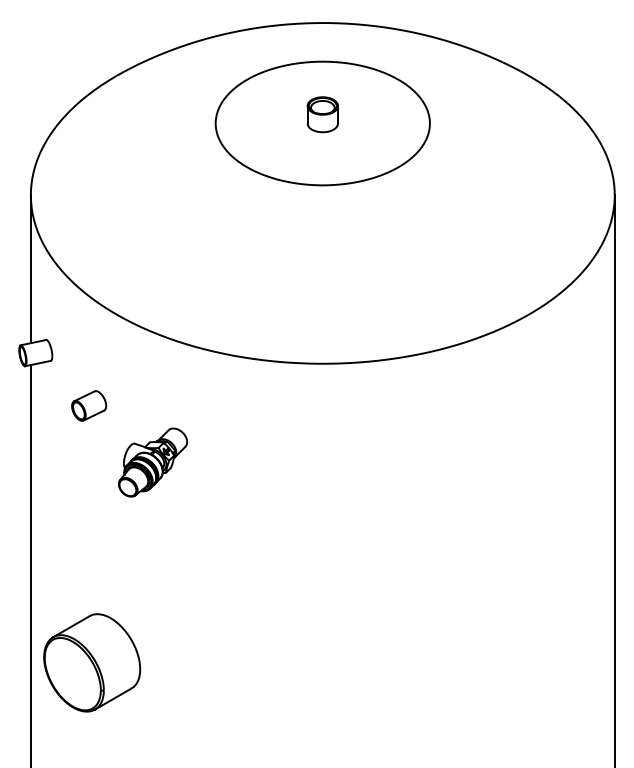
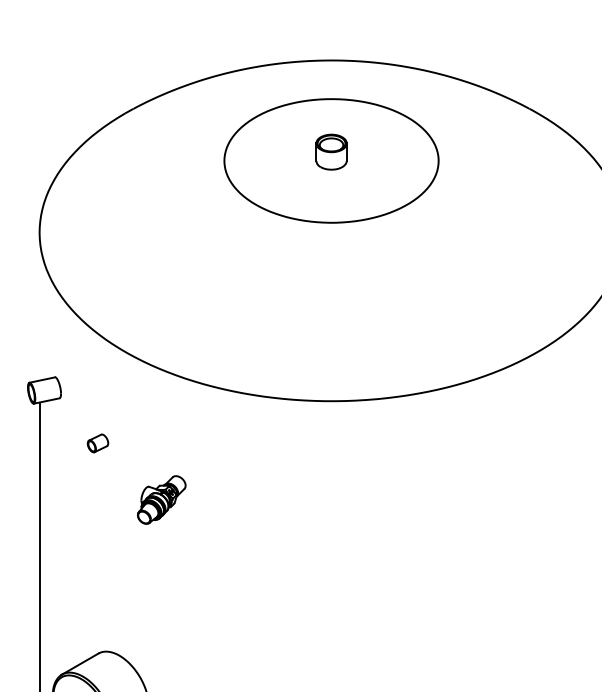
line: (30, 269) -> (39, 306), removed
part: (89, 405) -> (98, 442), size x0.6
part: (152, 462) -> (161, 499), size x0.7

